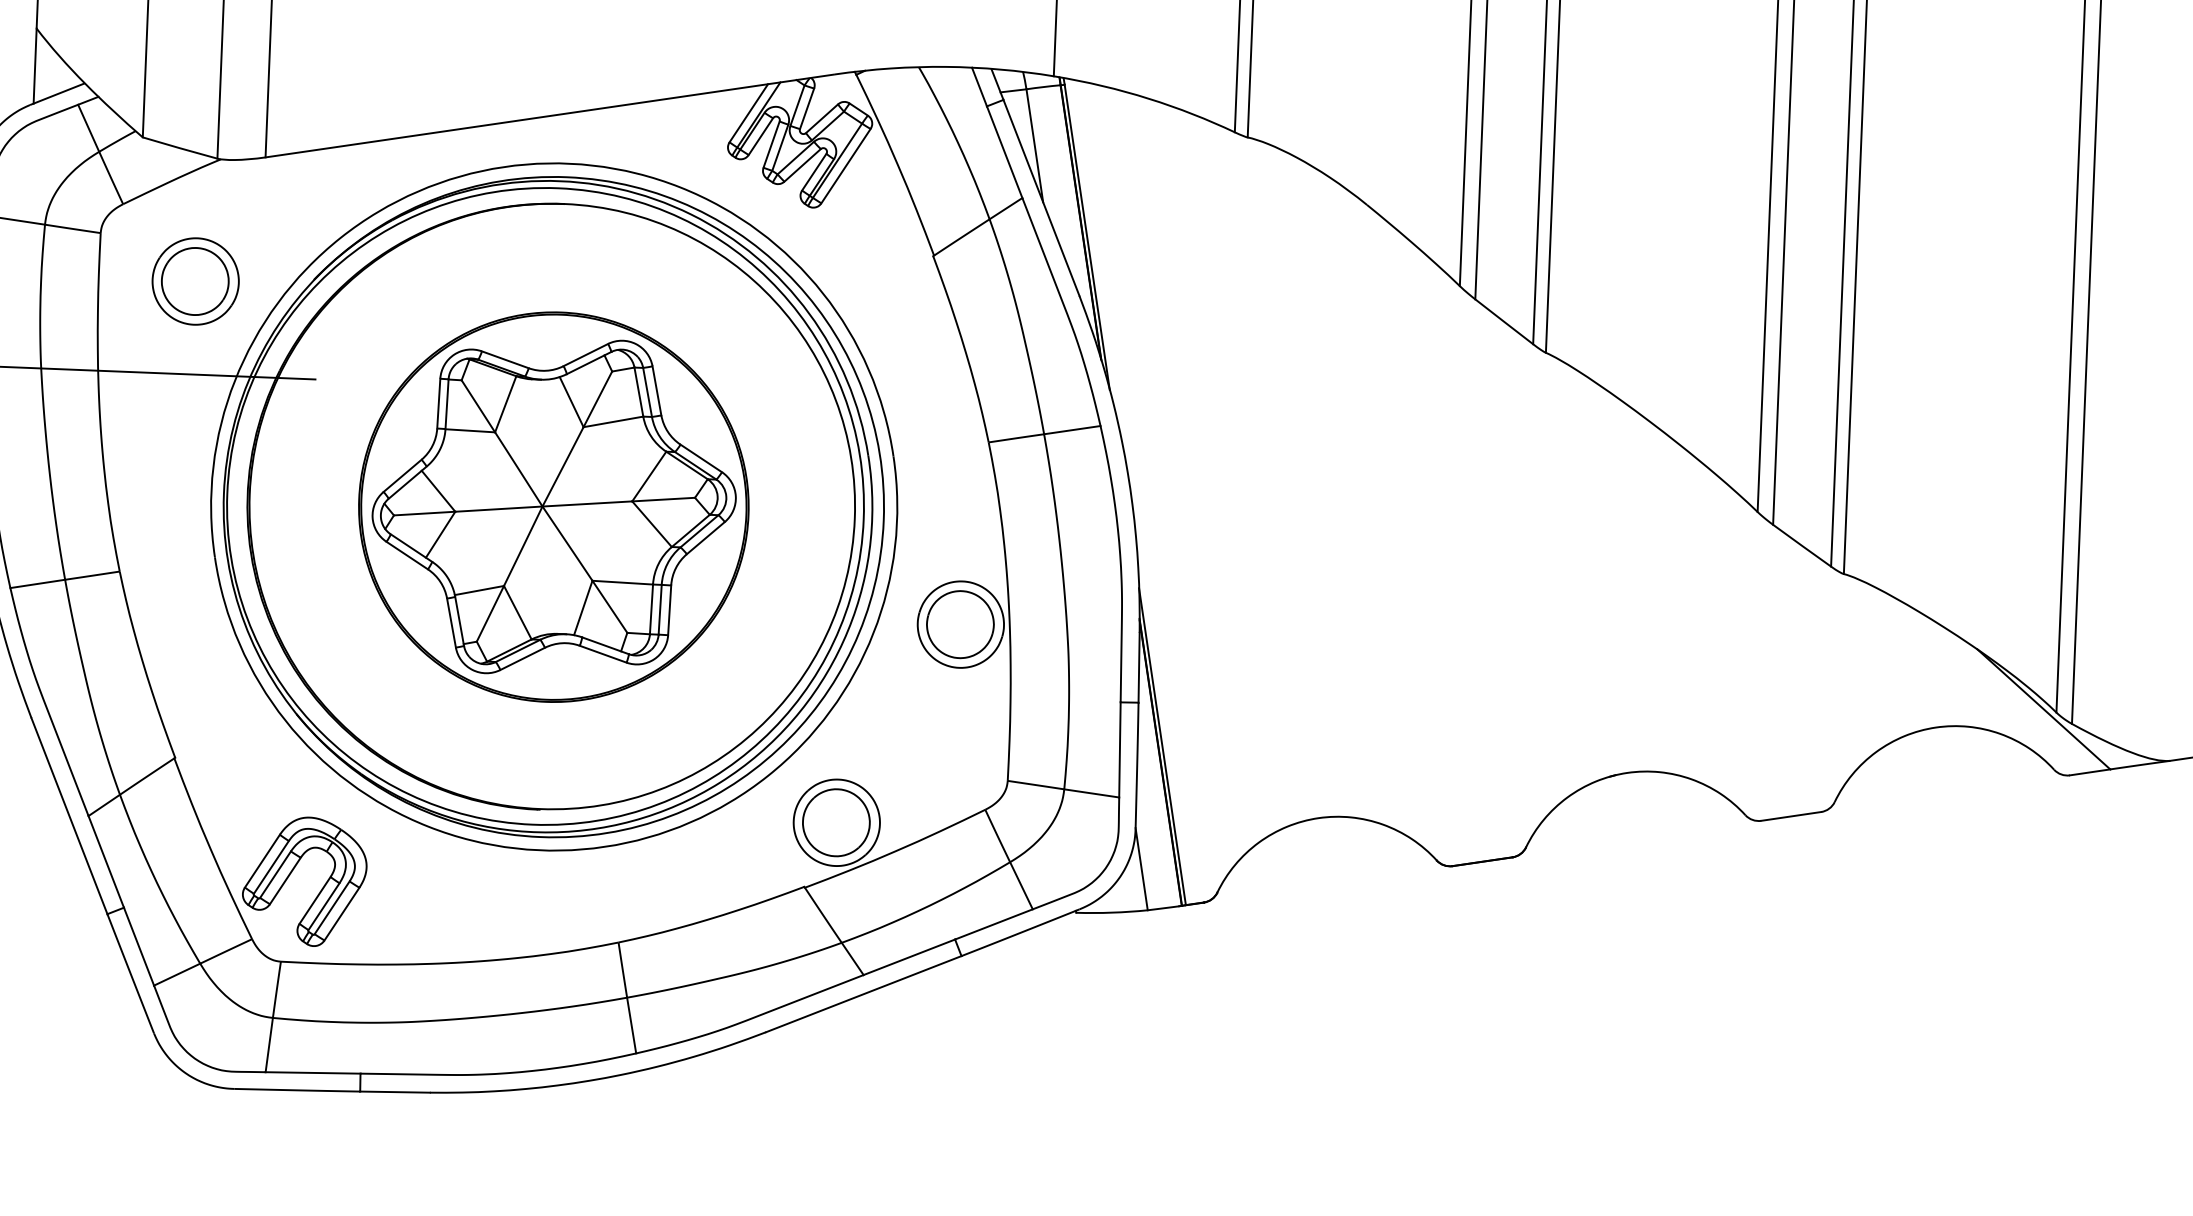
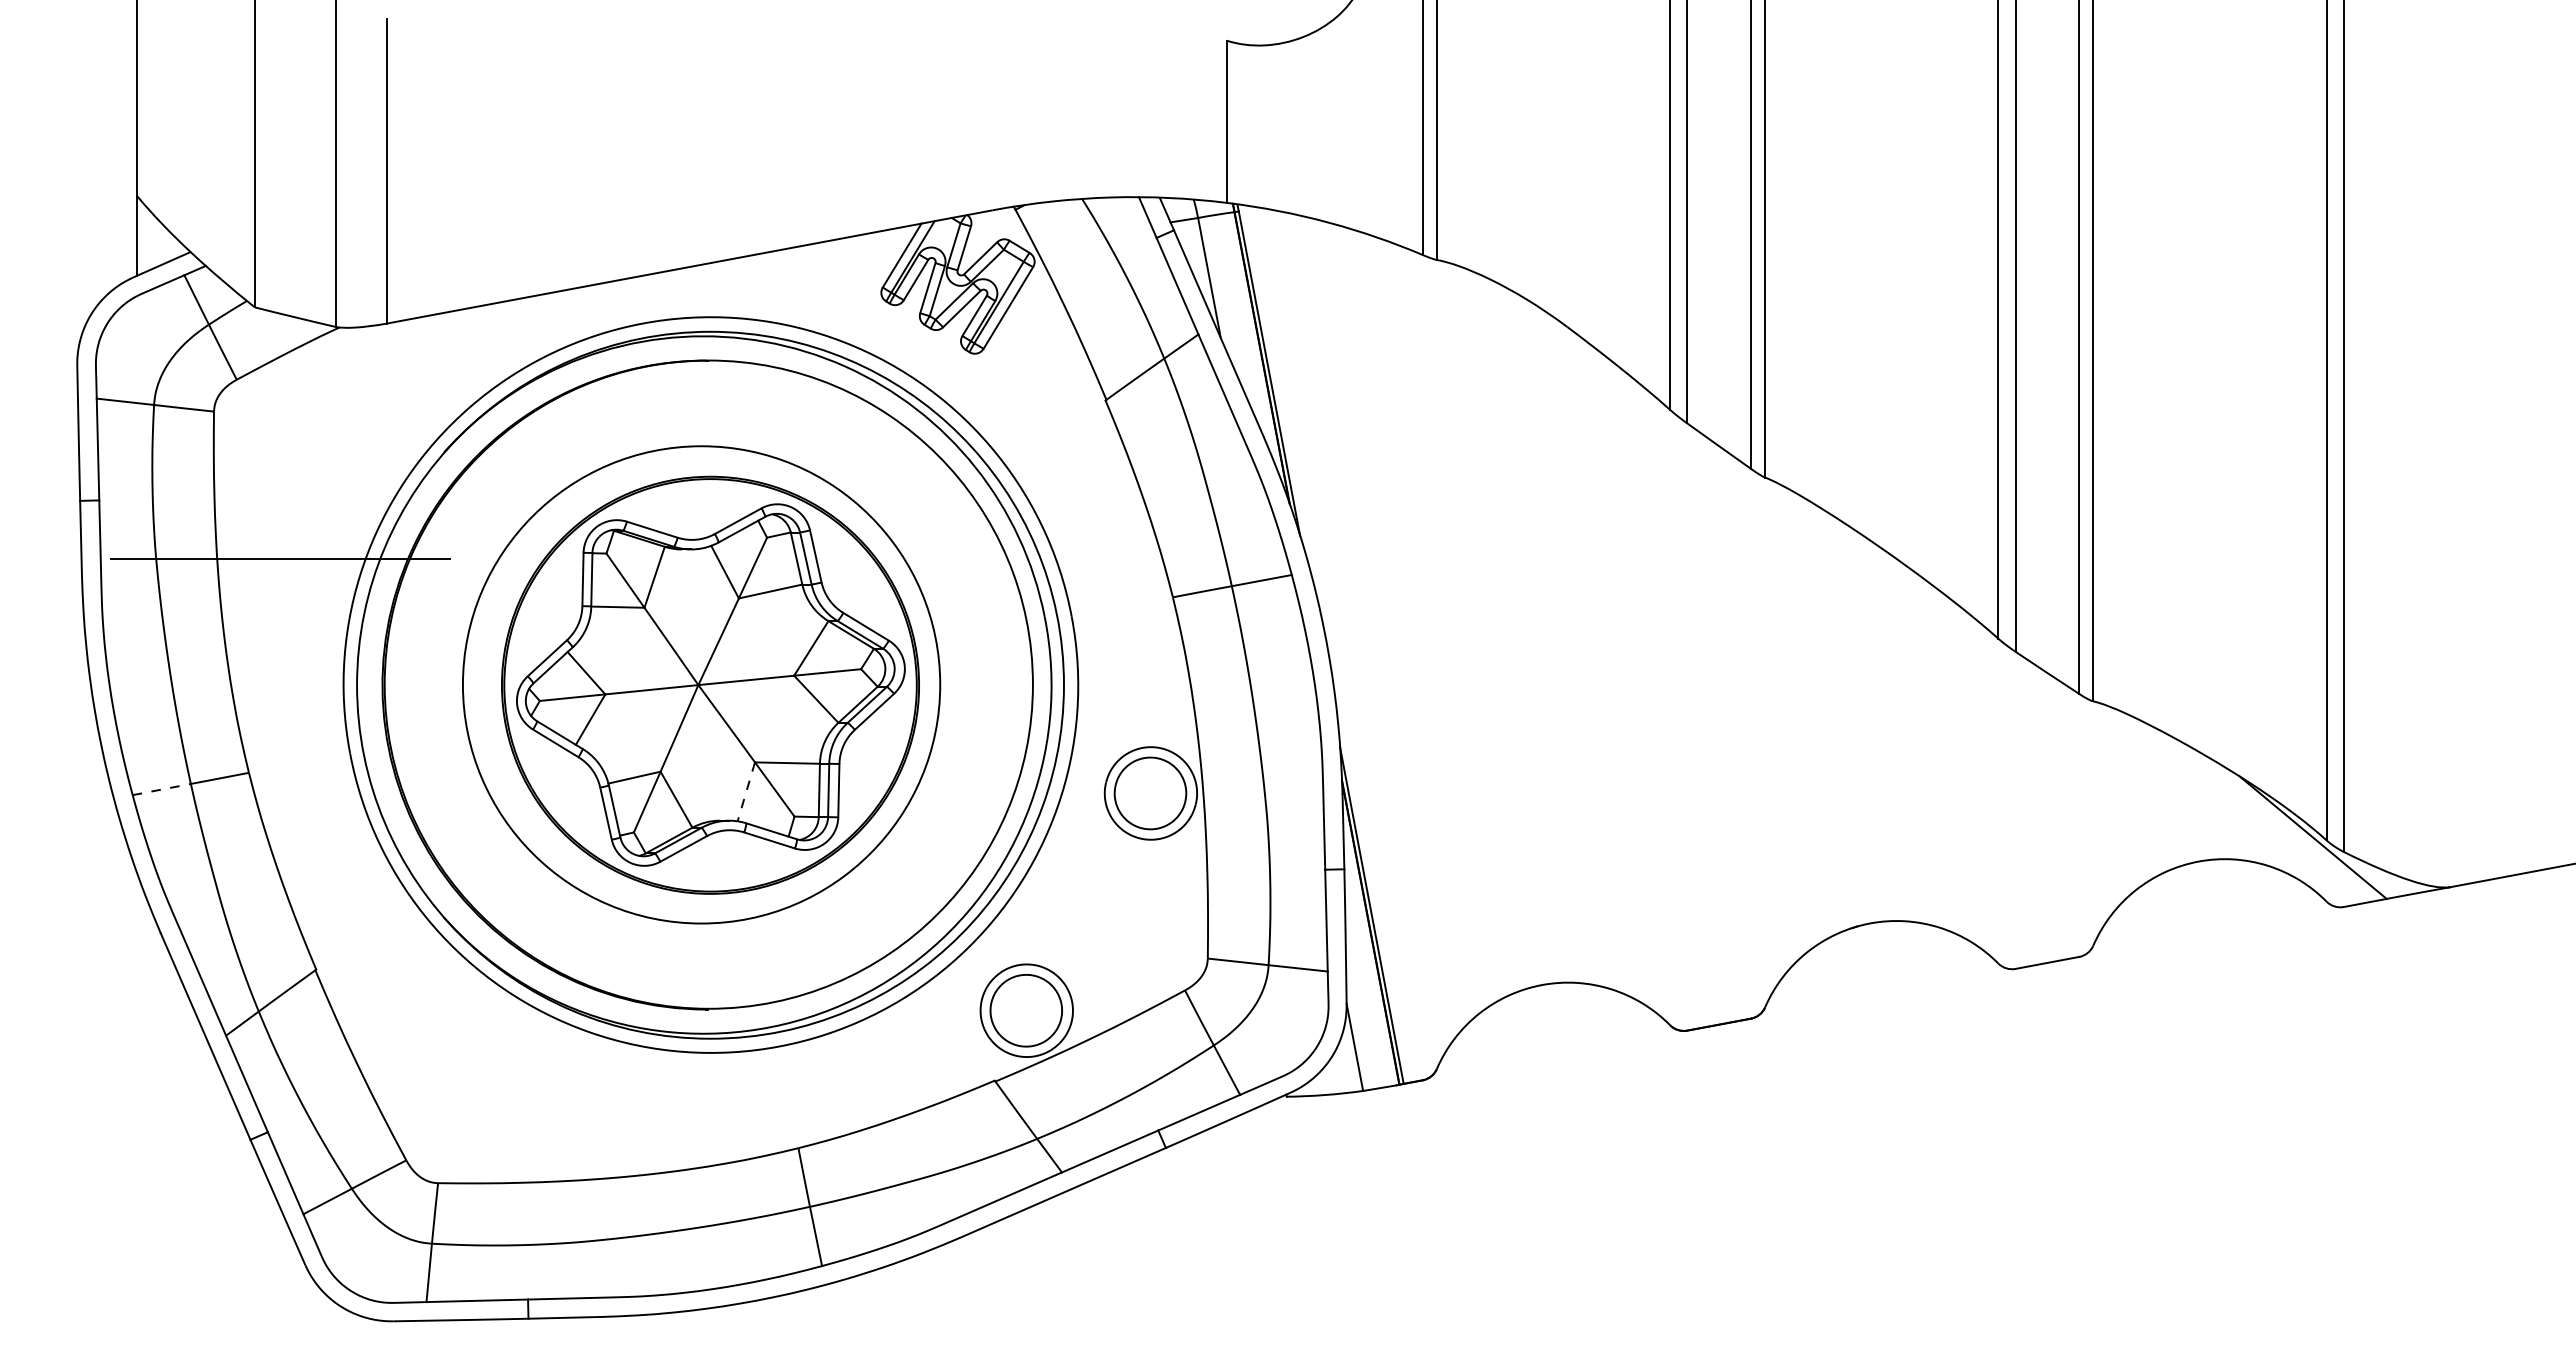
part: (195, 281) -> (317, 459), removed
circle: (545, 506) -> (701, 684), size x0.7
line: (37, 583) -> (161, 789), solid -> dashed
line: (583, 607) -> (746, 791), solid -> dashed
part: (292, 872) -> (446, 1087), removed

